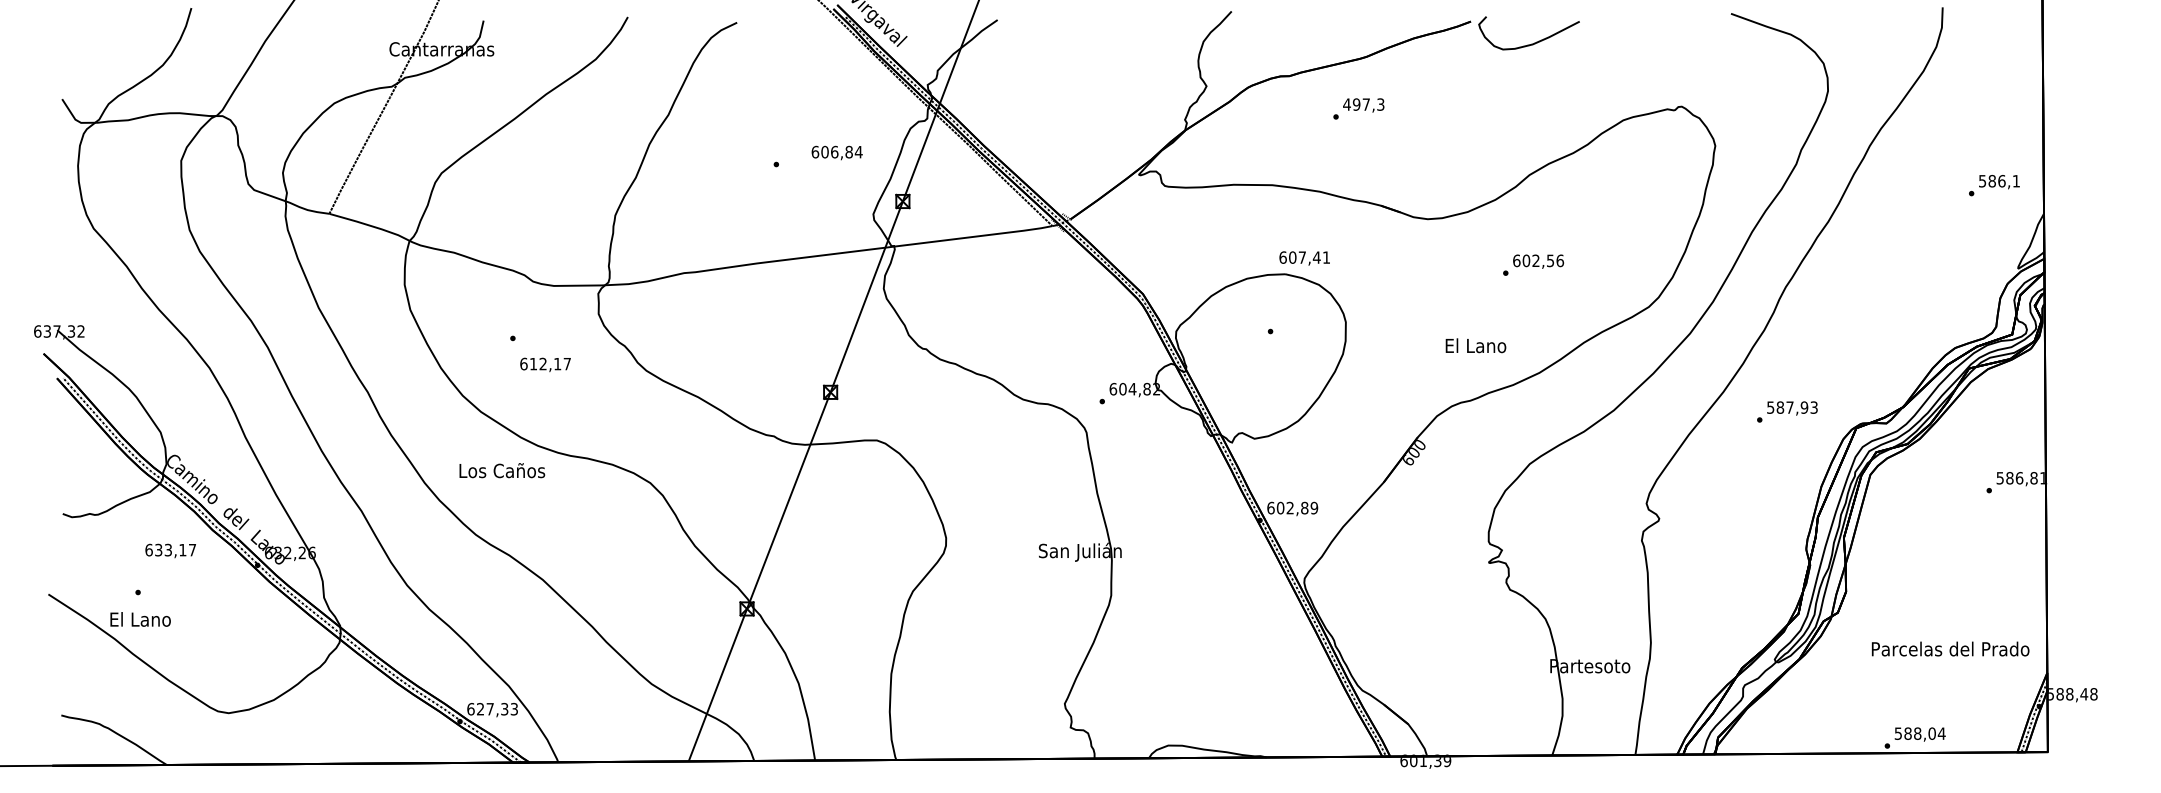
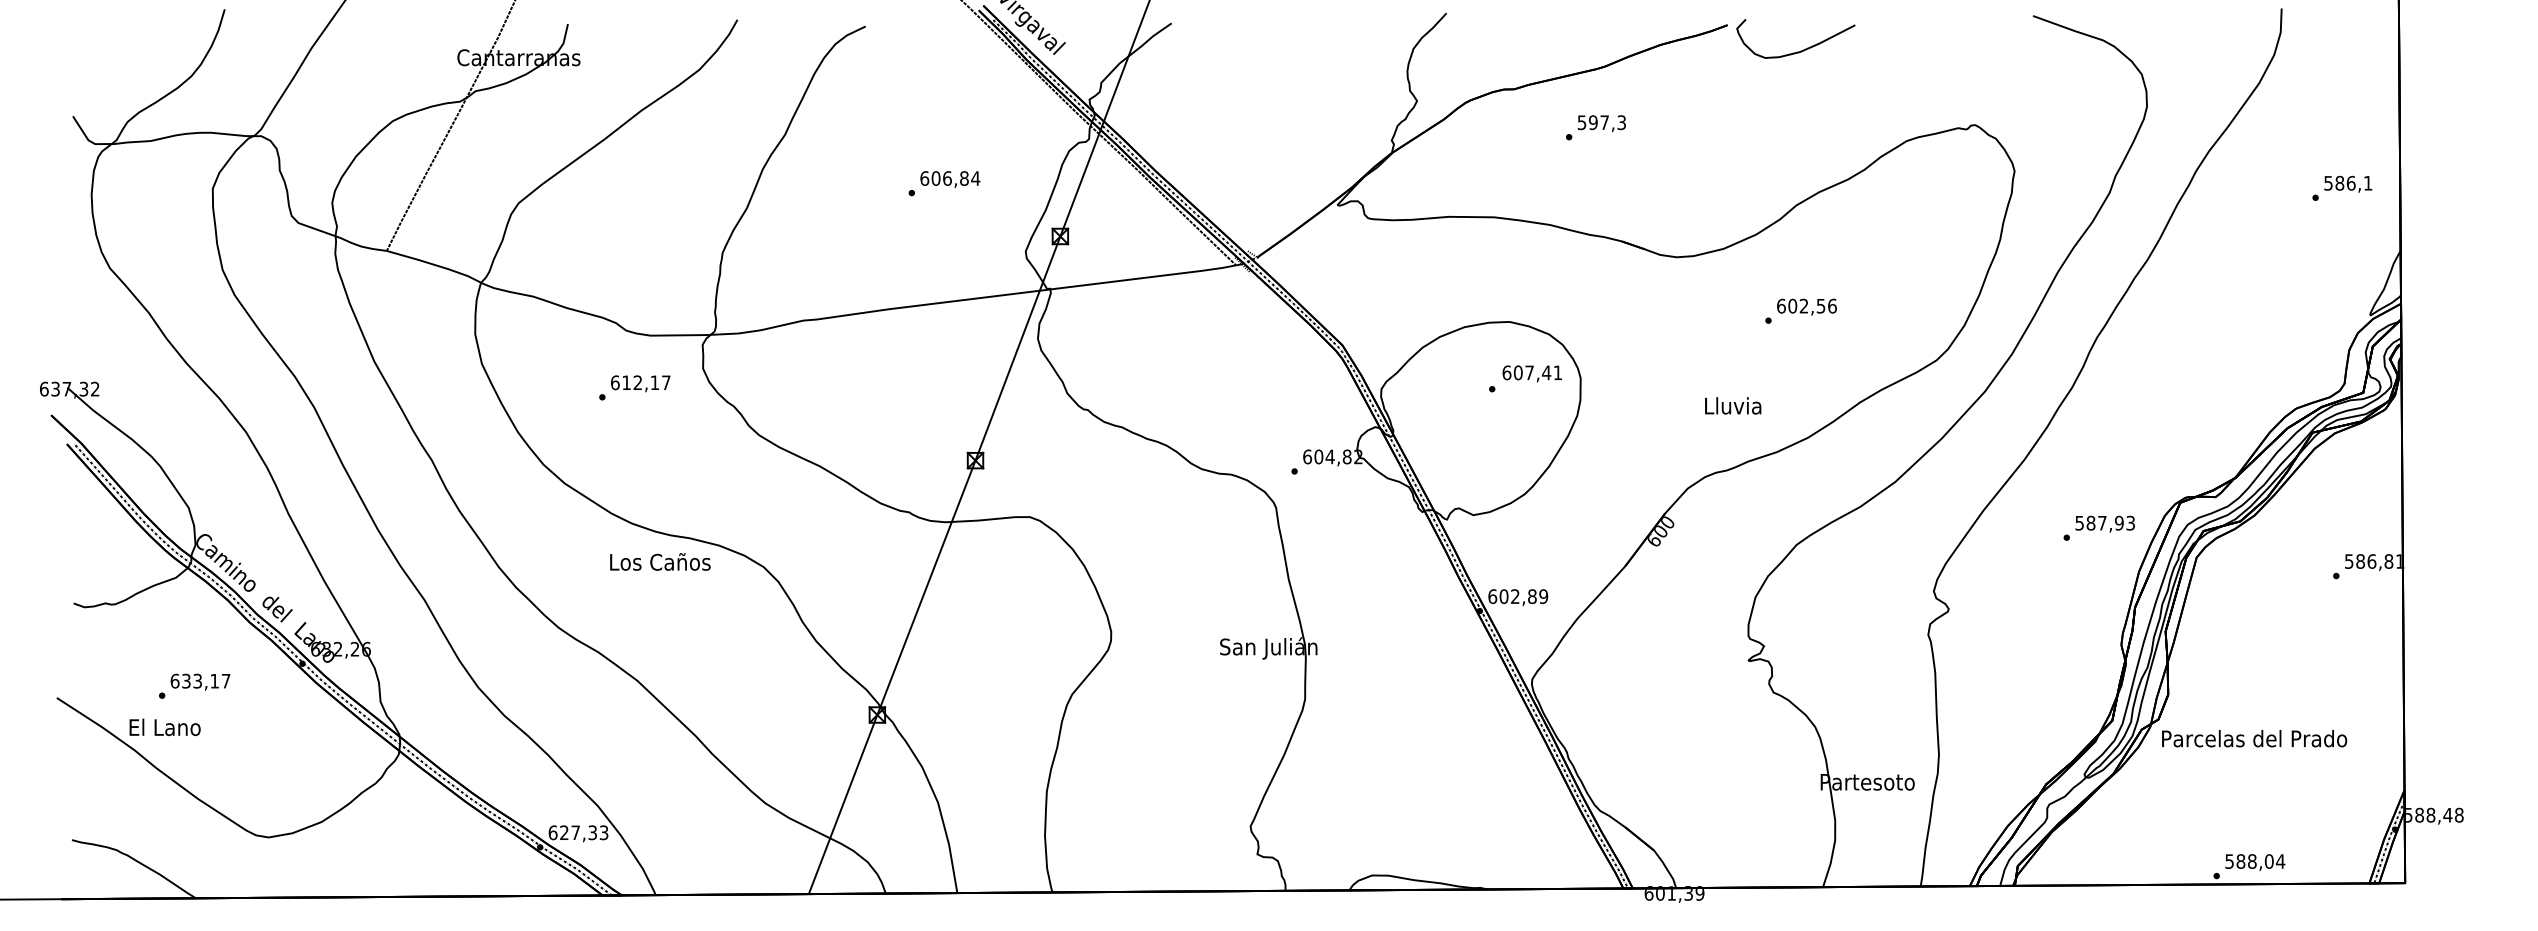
text: (1346, 104) -> (1581, 122), 497,3 -> 597,3
text: (836, 152) -> (949, 178), moved
text: (1994, 185) -> (2342, 188), moved
text: (1304, 258) -> (1532, 373), moved
text: (1475, 345) -> (1732, 405), El Lano -> Lluvia
text: (545, 364) -> (640, 383), moved
text: (1787, 411) -> (2099, 527), moved
text: (502, 470) -> (660, 561), moved
text: (170, 550) -> (200, 681), moved
text: (1950, 648) -> (2254, 737), moved

